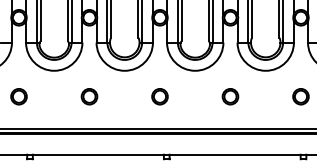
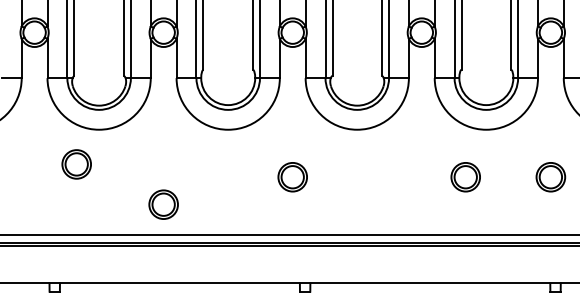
part: (18, 96) -> (75, 163), moved
part: (89, 96) -> (163, 204), moved
part: (230, 96) -> (465, 176), moved

